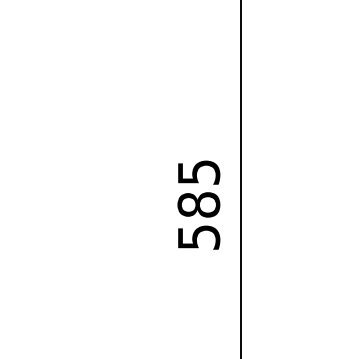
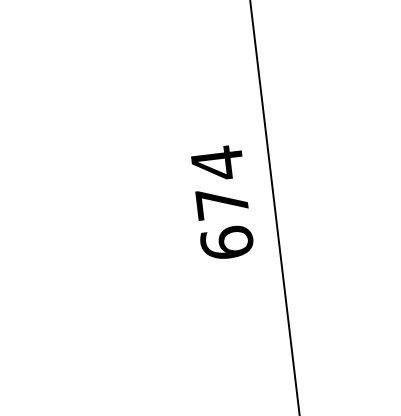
text: (198, 204) -> (221, 202), 585 -> 674

